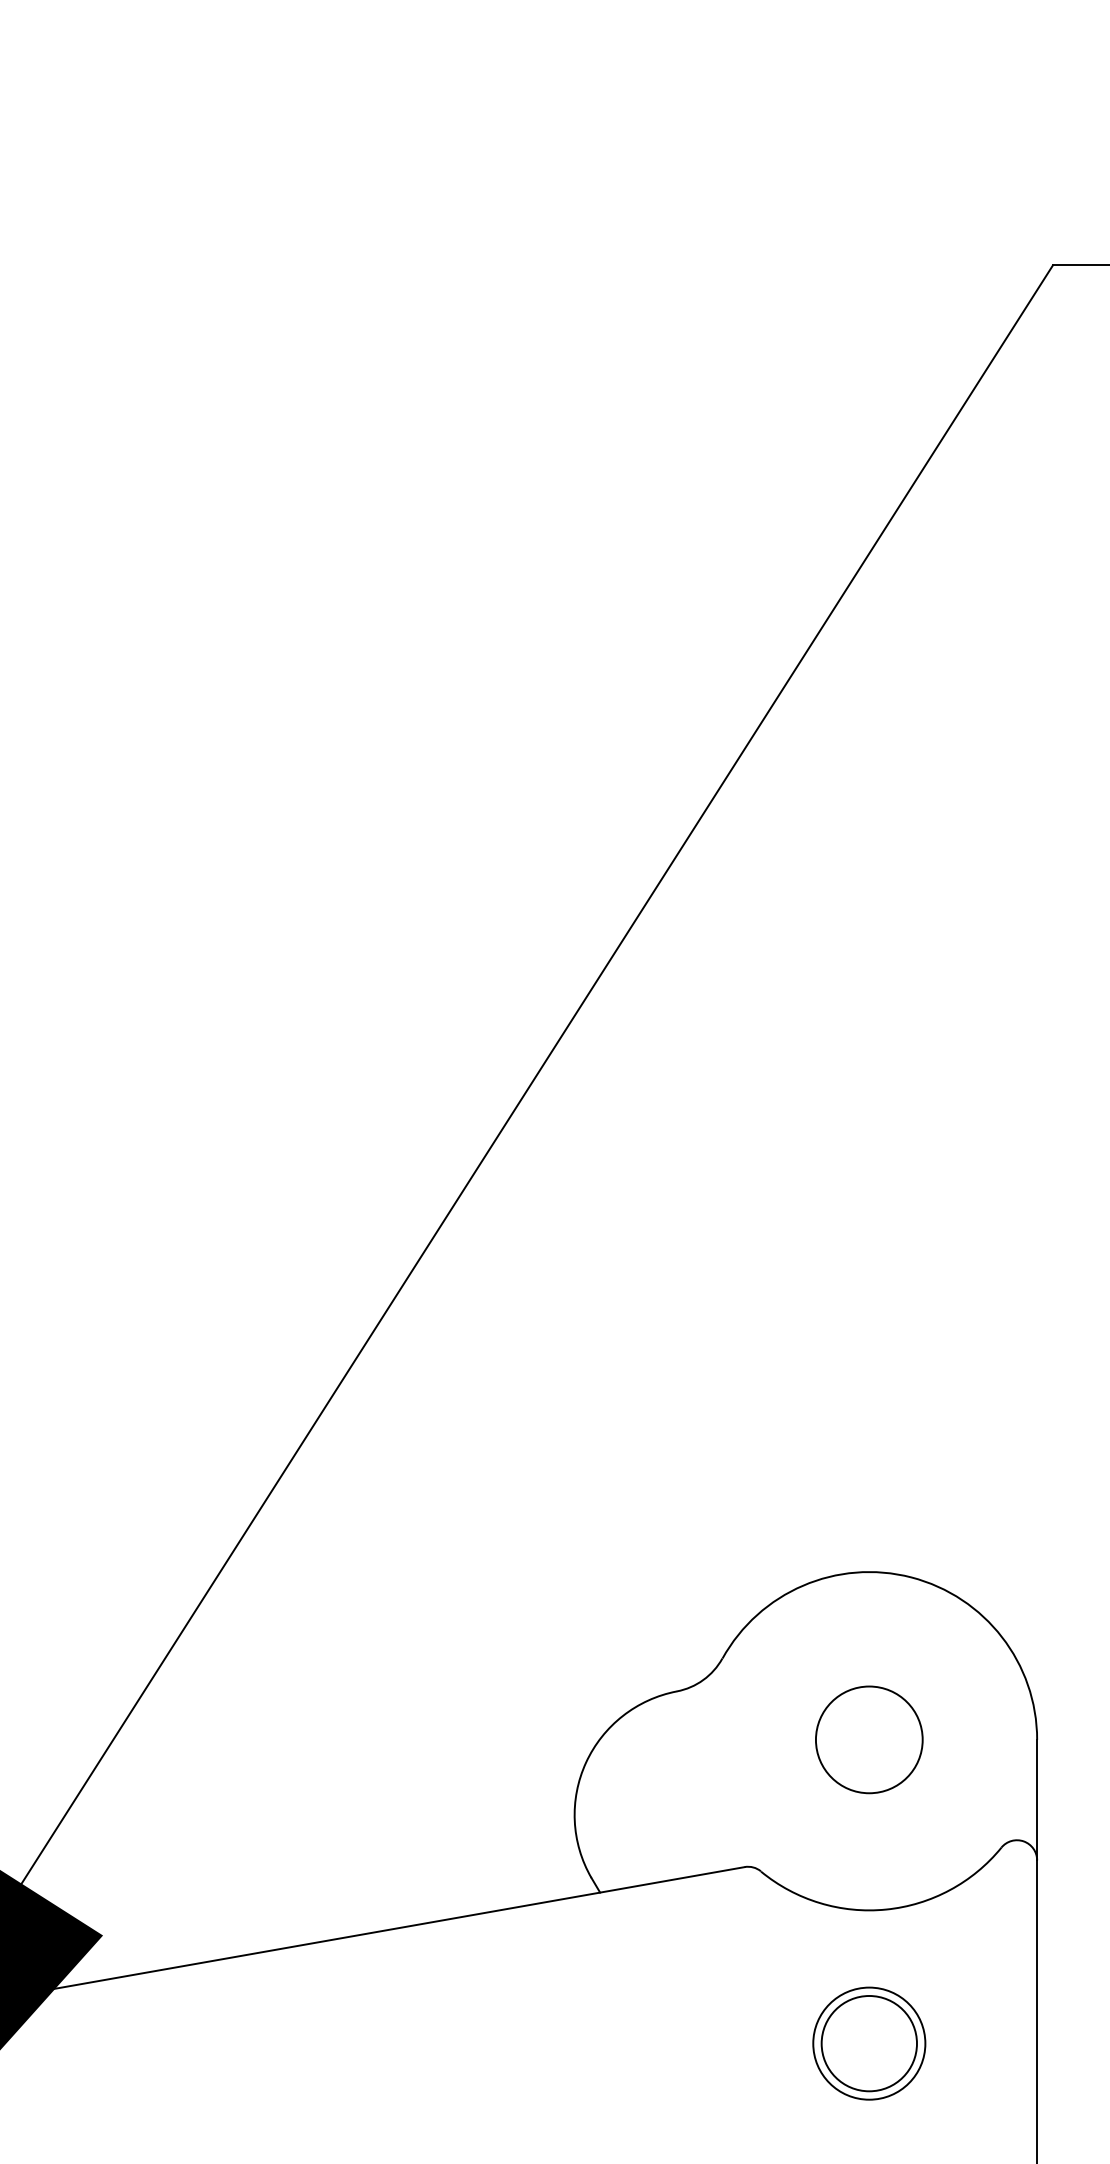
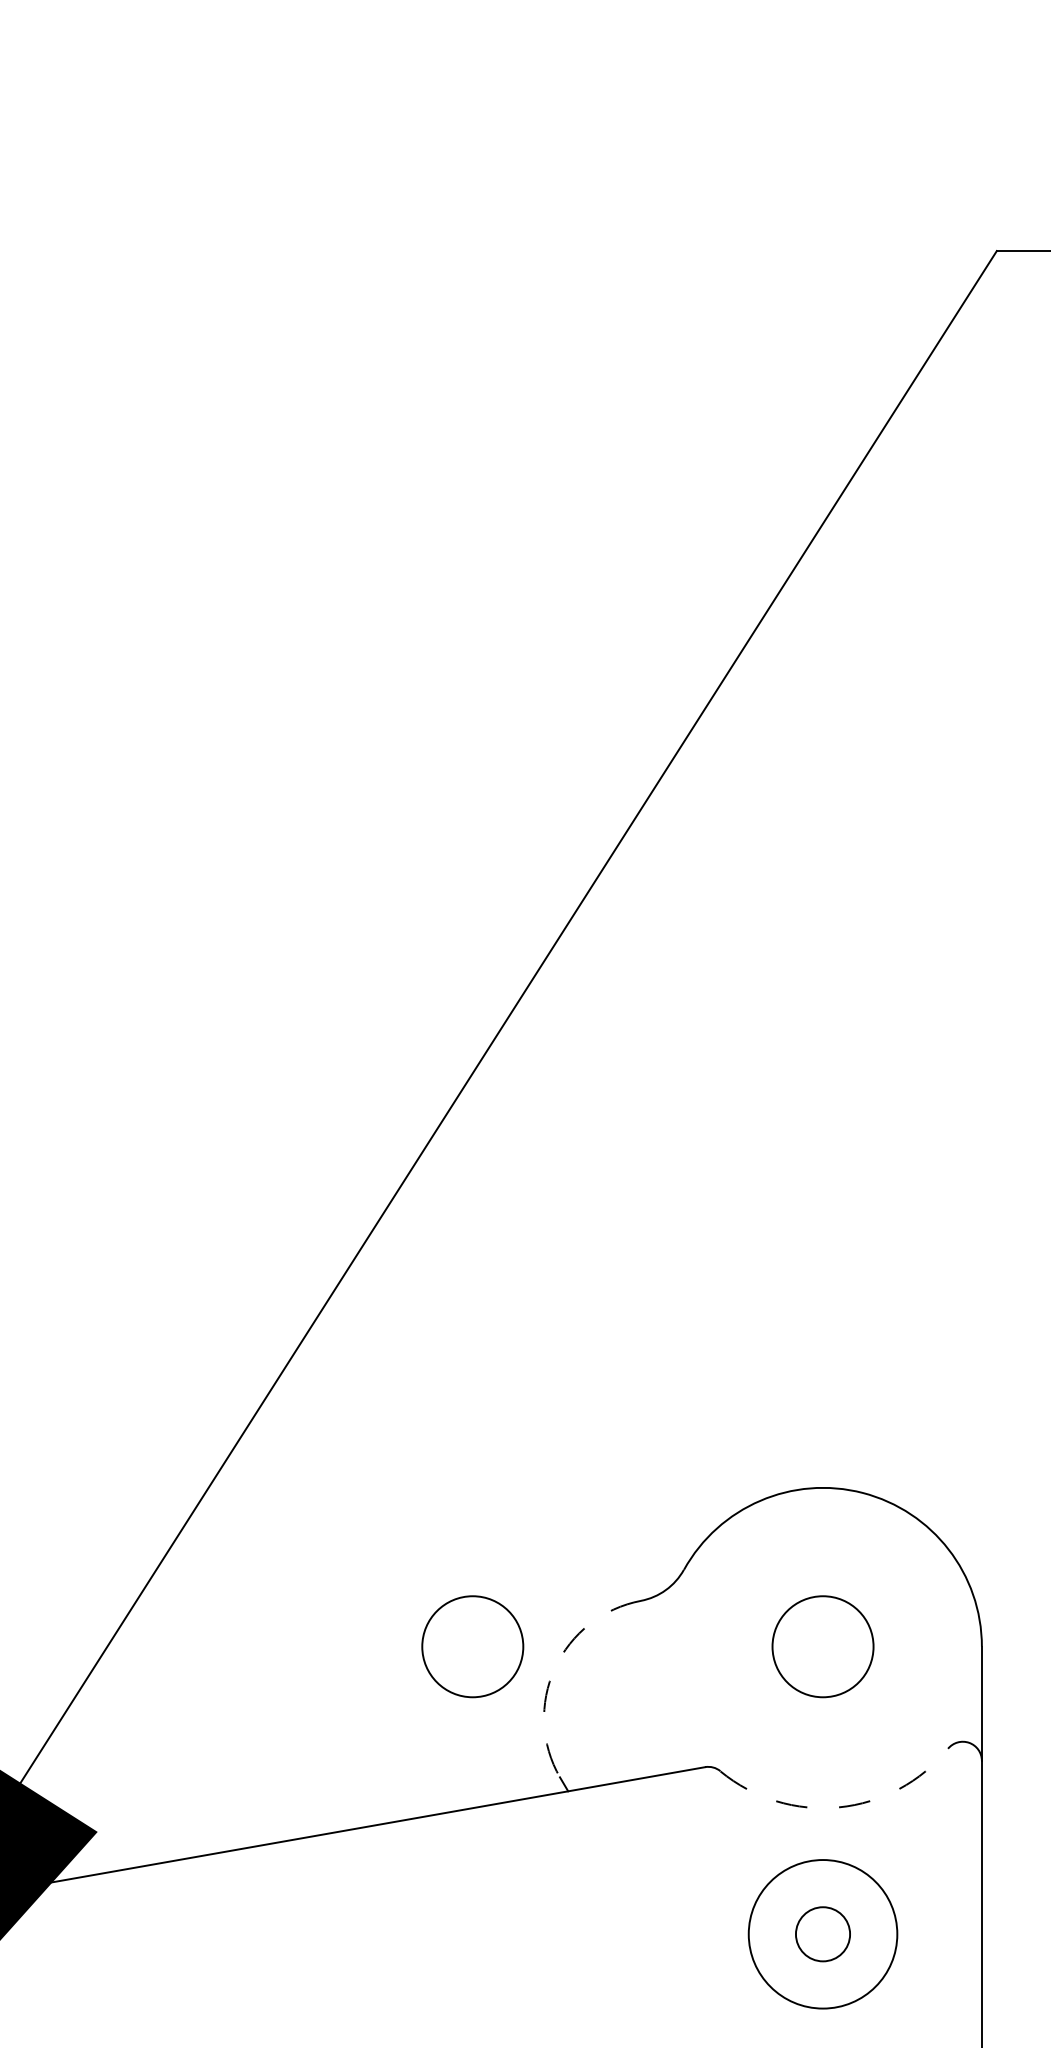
circle: (499, 1739) -> (472, 1646), added
arc: (586, 1762) -> (555, 1668), solid -> dashed
arc: (886, 1909) -> (839, 1807), solid -> dashed
circle: (868, 2043) -> (822, 1934), size x0.6
circle: (869, 2043) -> (823, 1934), size x1.4

